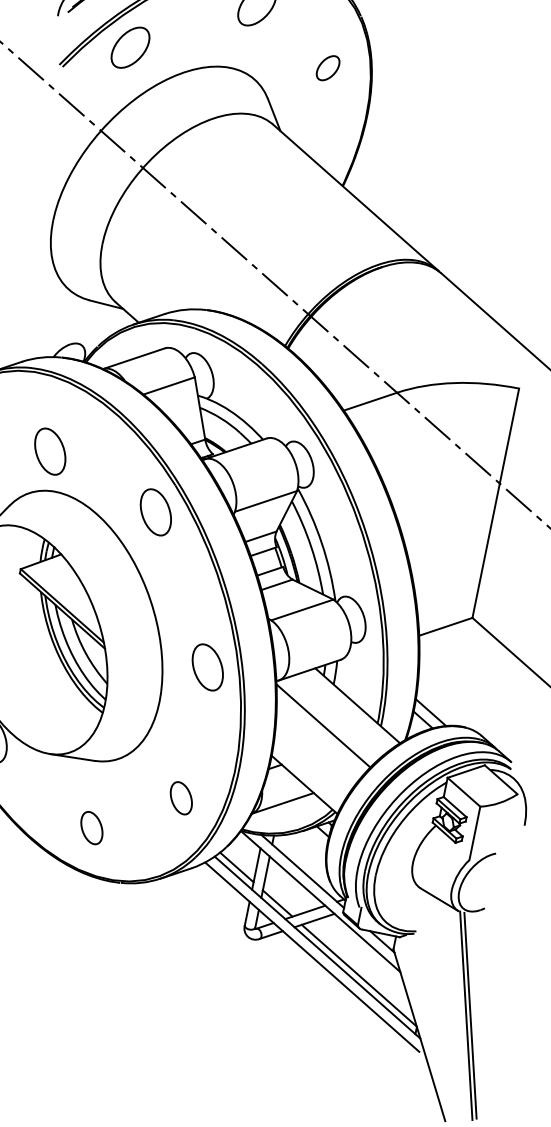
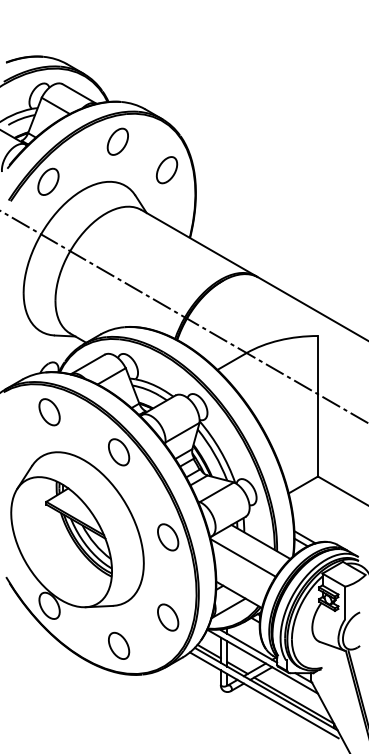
part: (328, 68) -> (167, 170), size x1.67
part: (50, 452) -> (49, 412), moved
part: (181, 798) -> (168, 617), size x1.43
part: (92, 827) -> (119, 645), size x1.43

